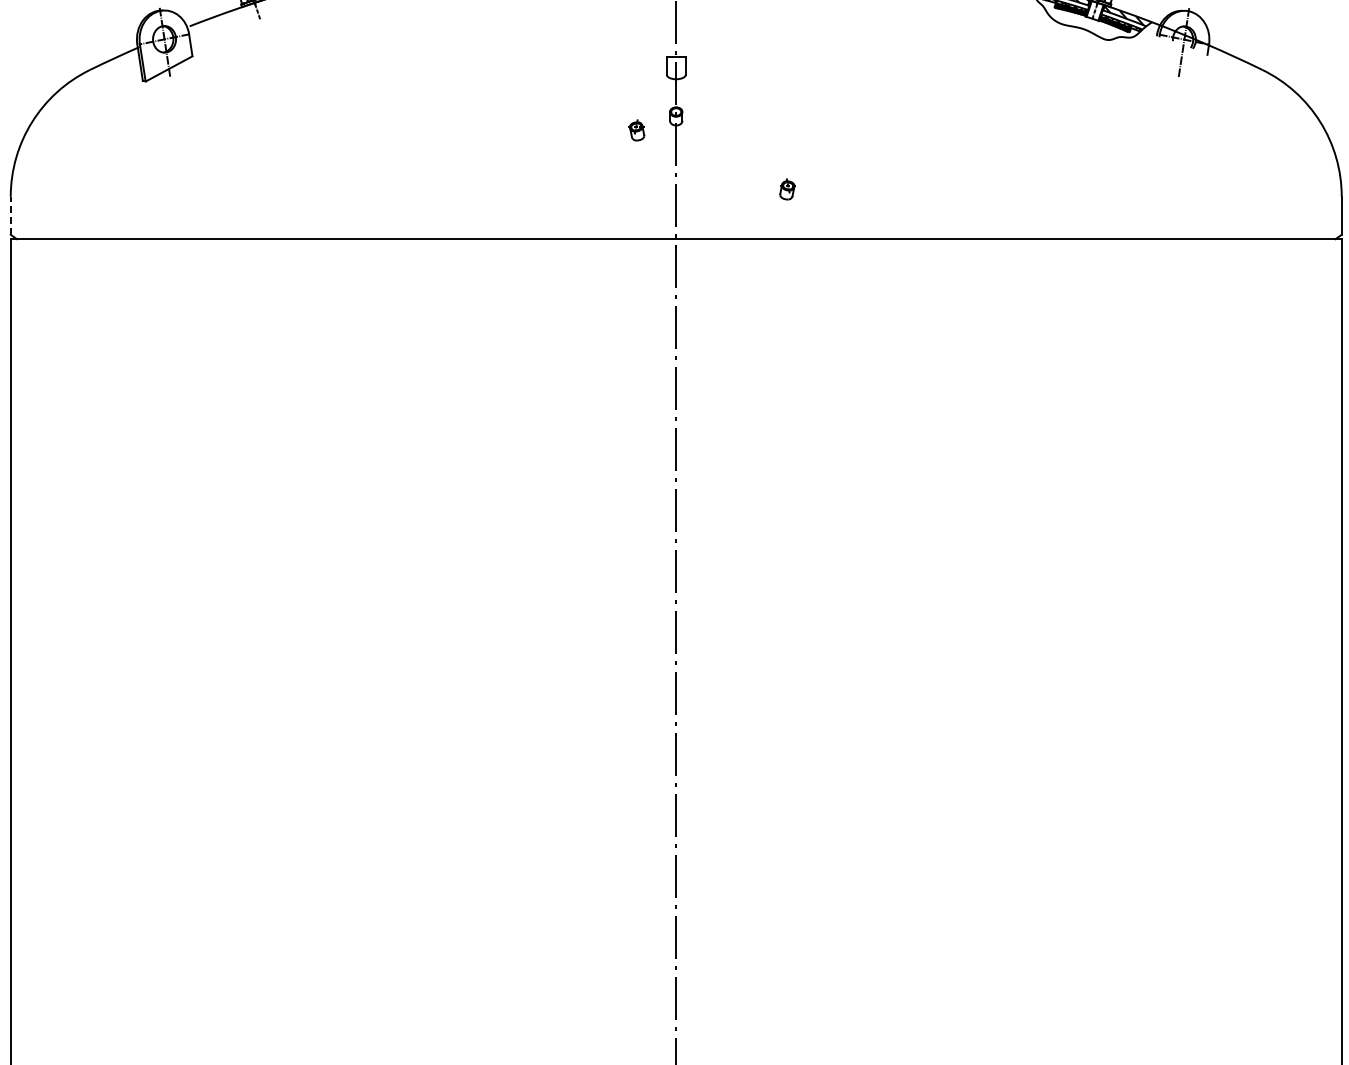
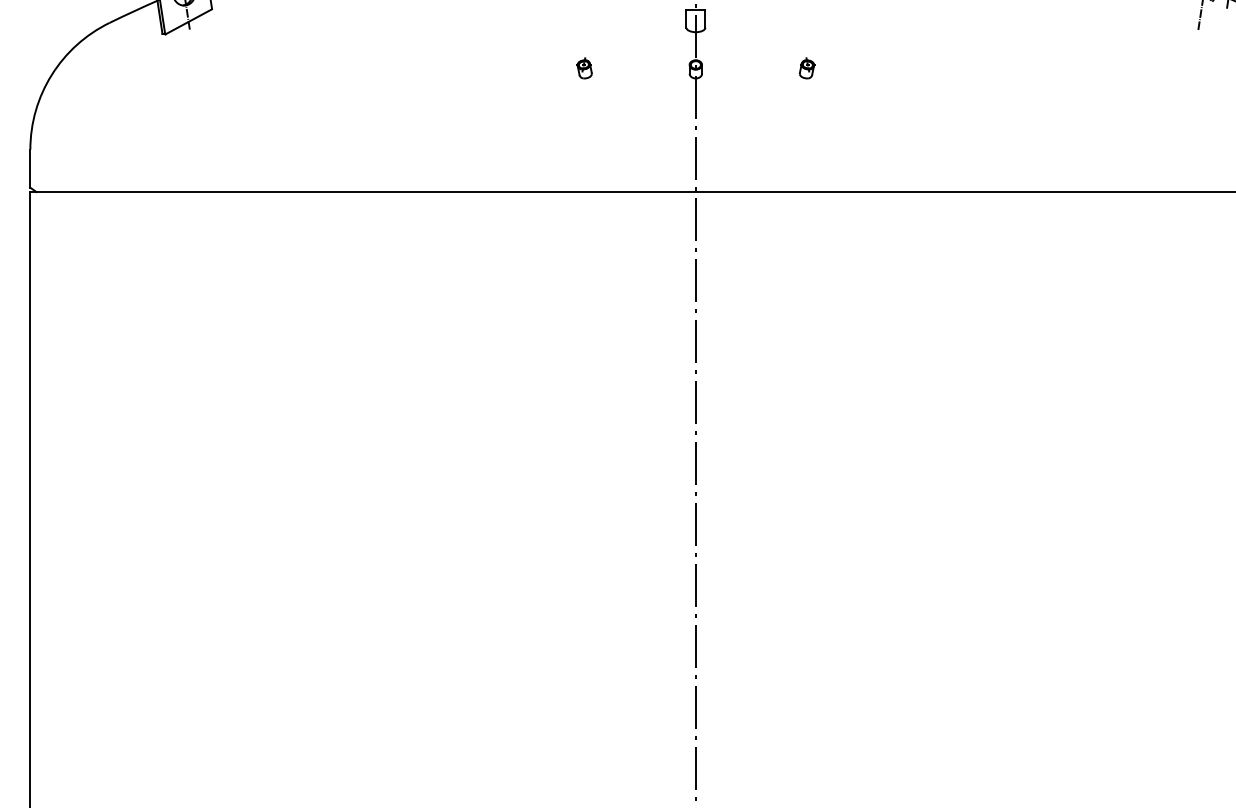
part: (636, 130) -> (584, 68), moved
part: (787, 189) -> (807, 68), moved
line: (10, 215) -> (30, 168), dashed -> solid

